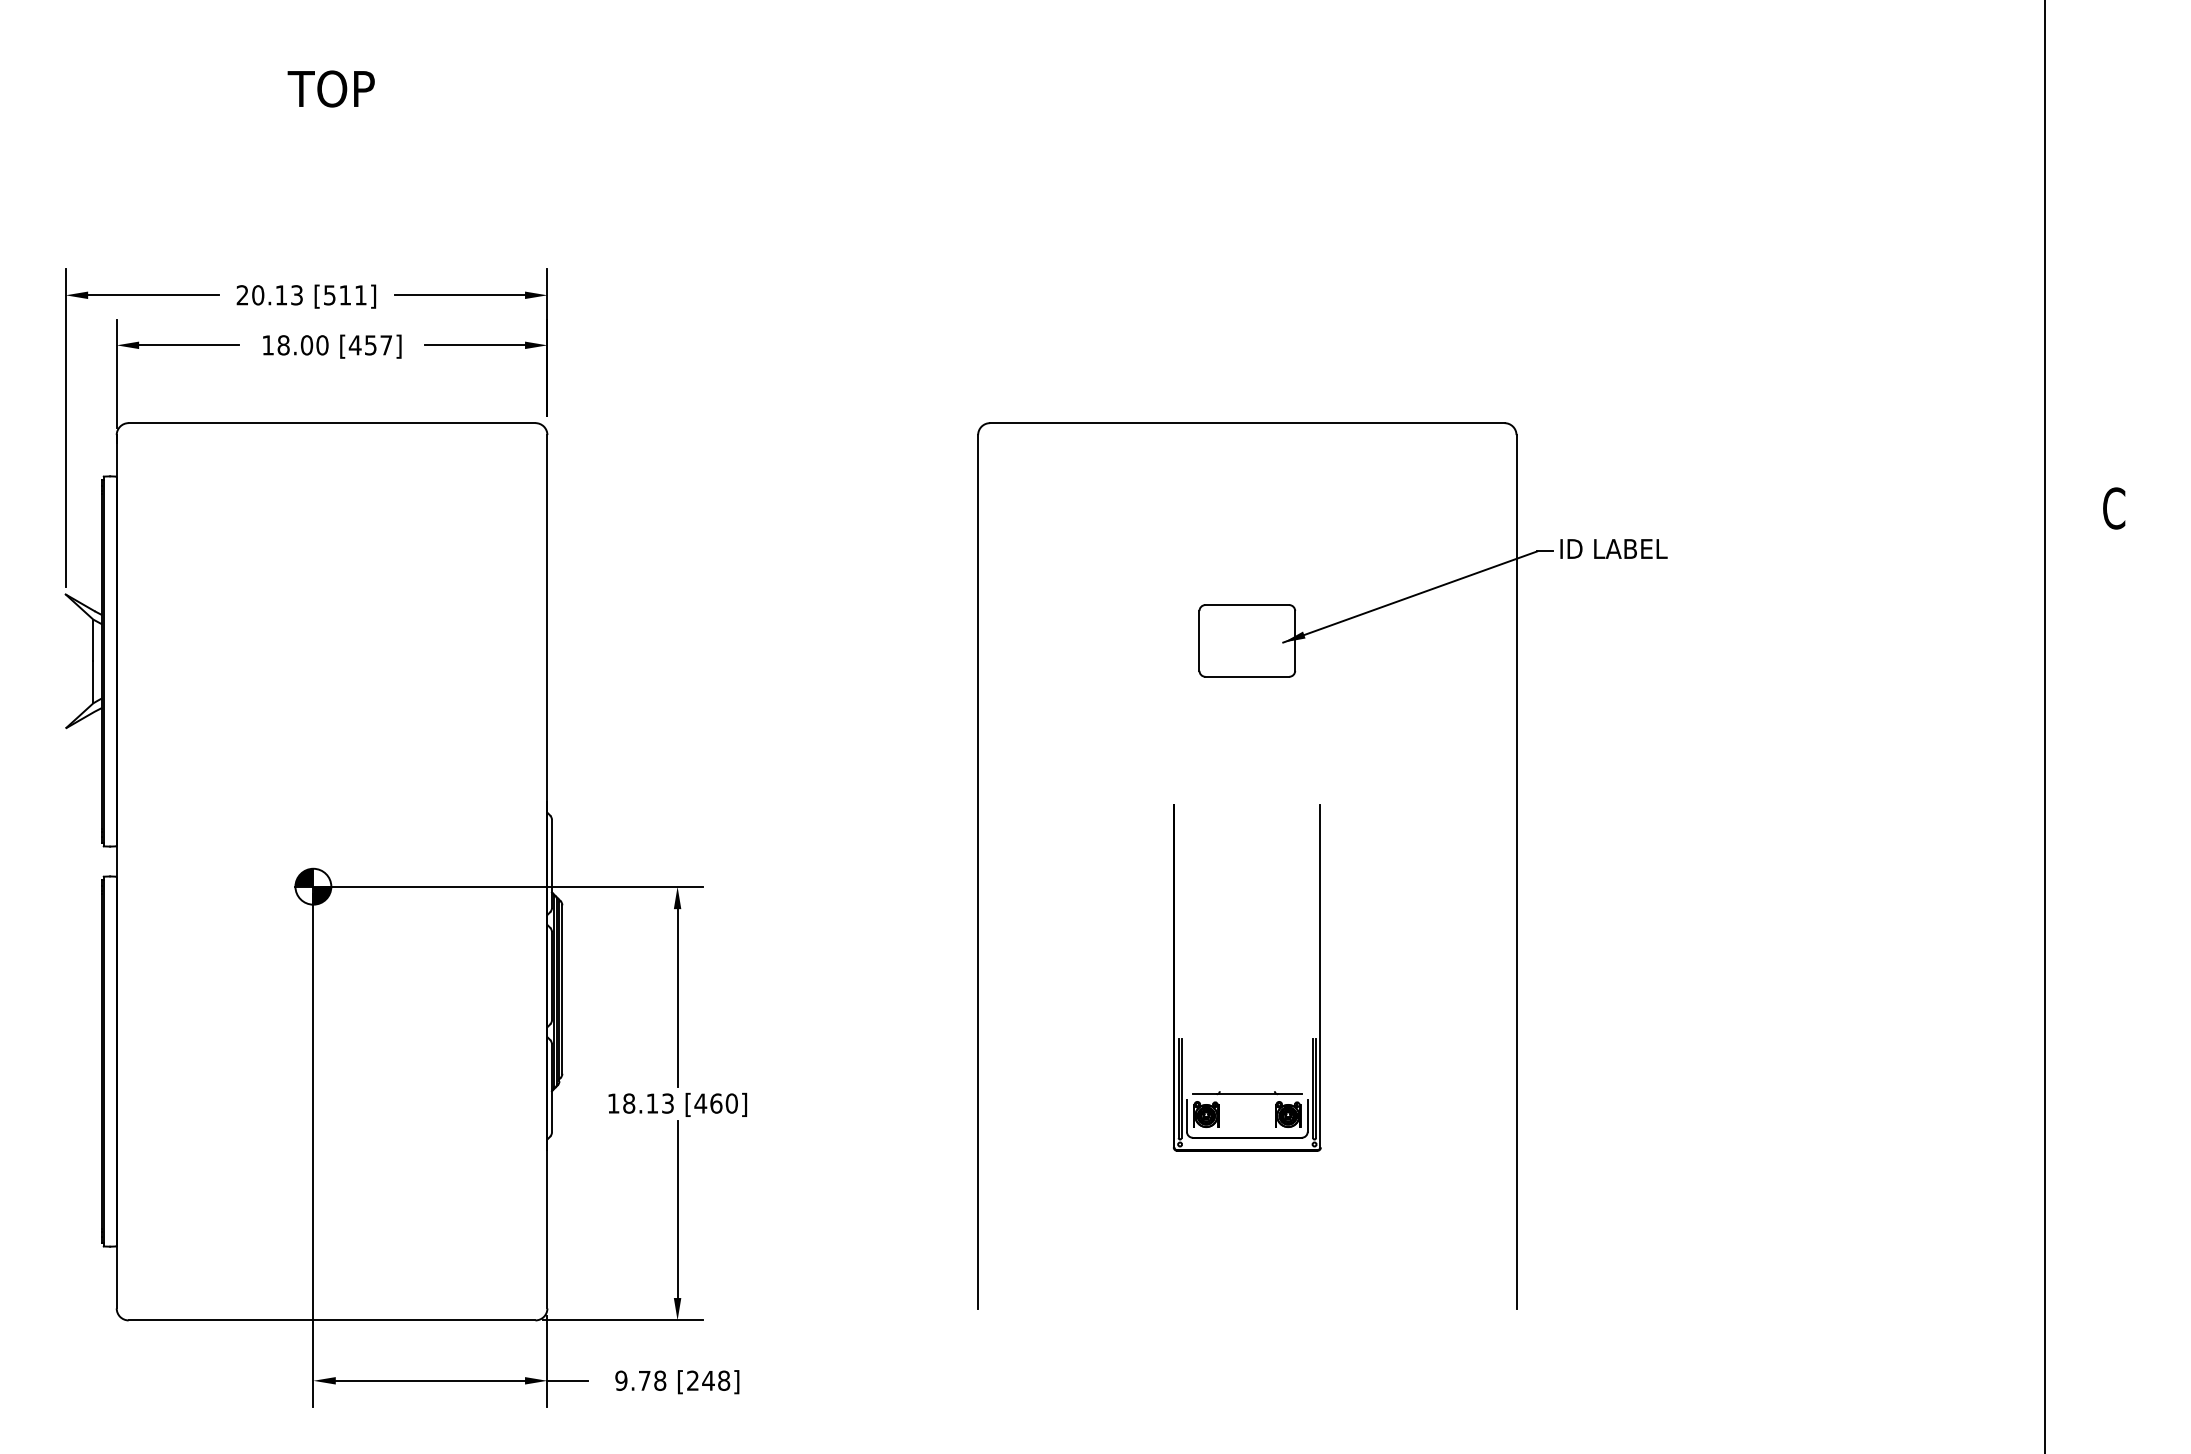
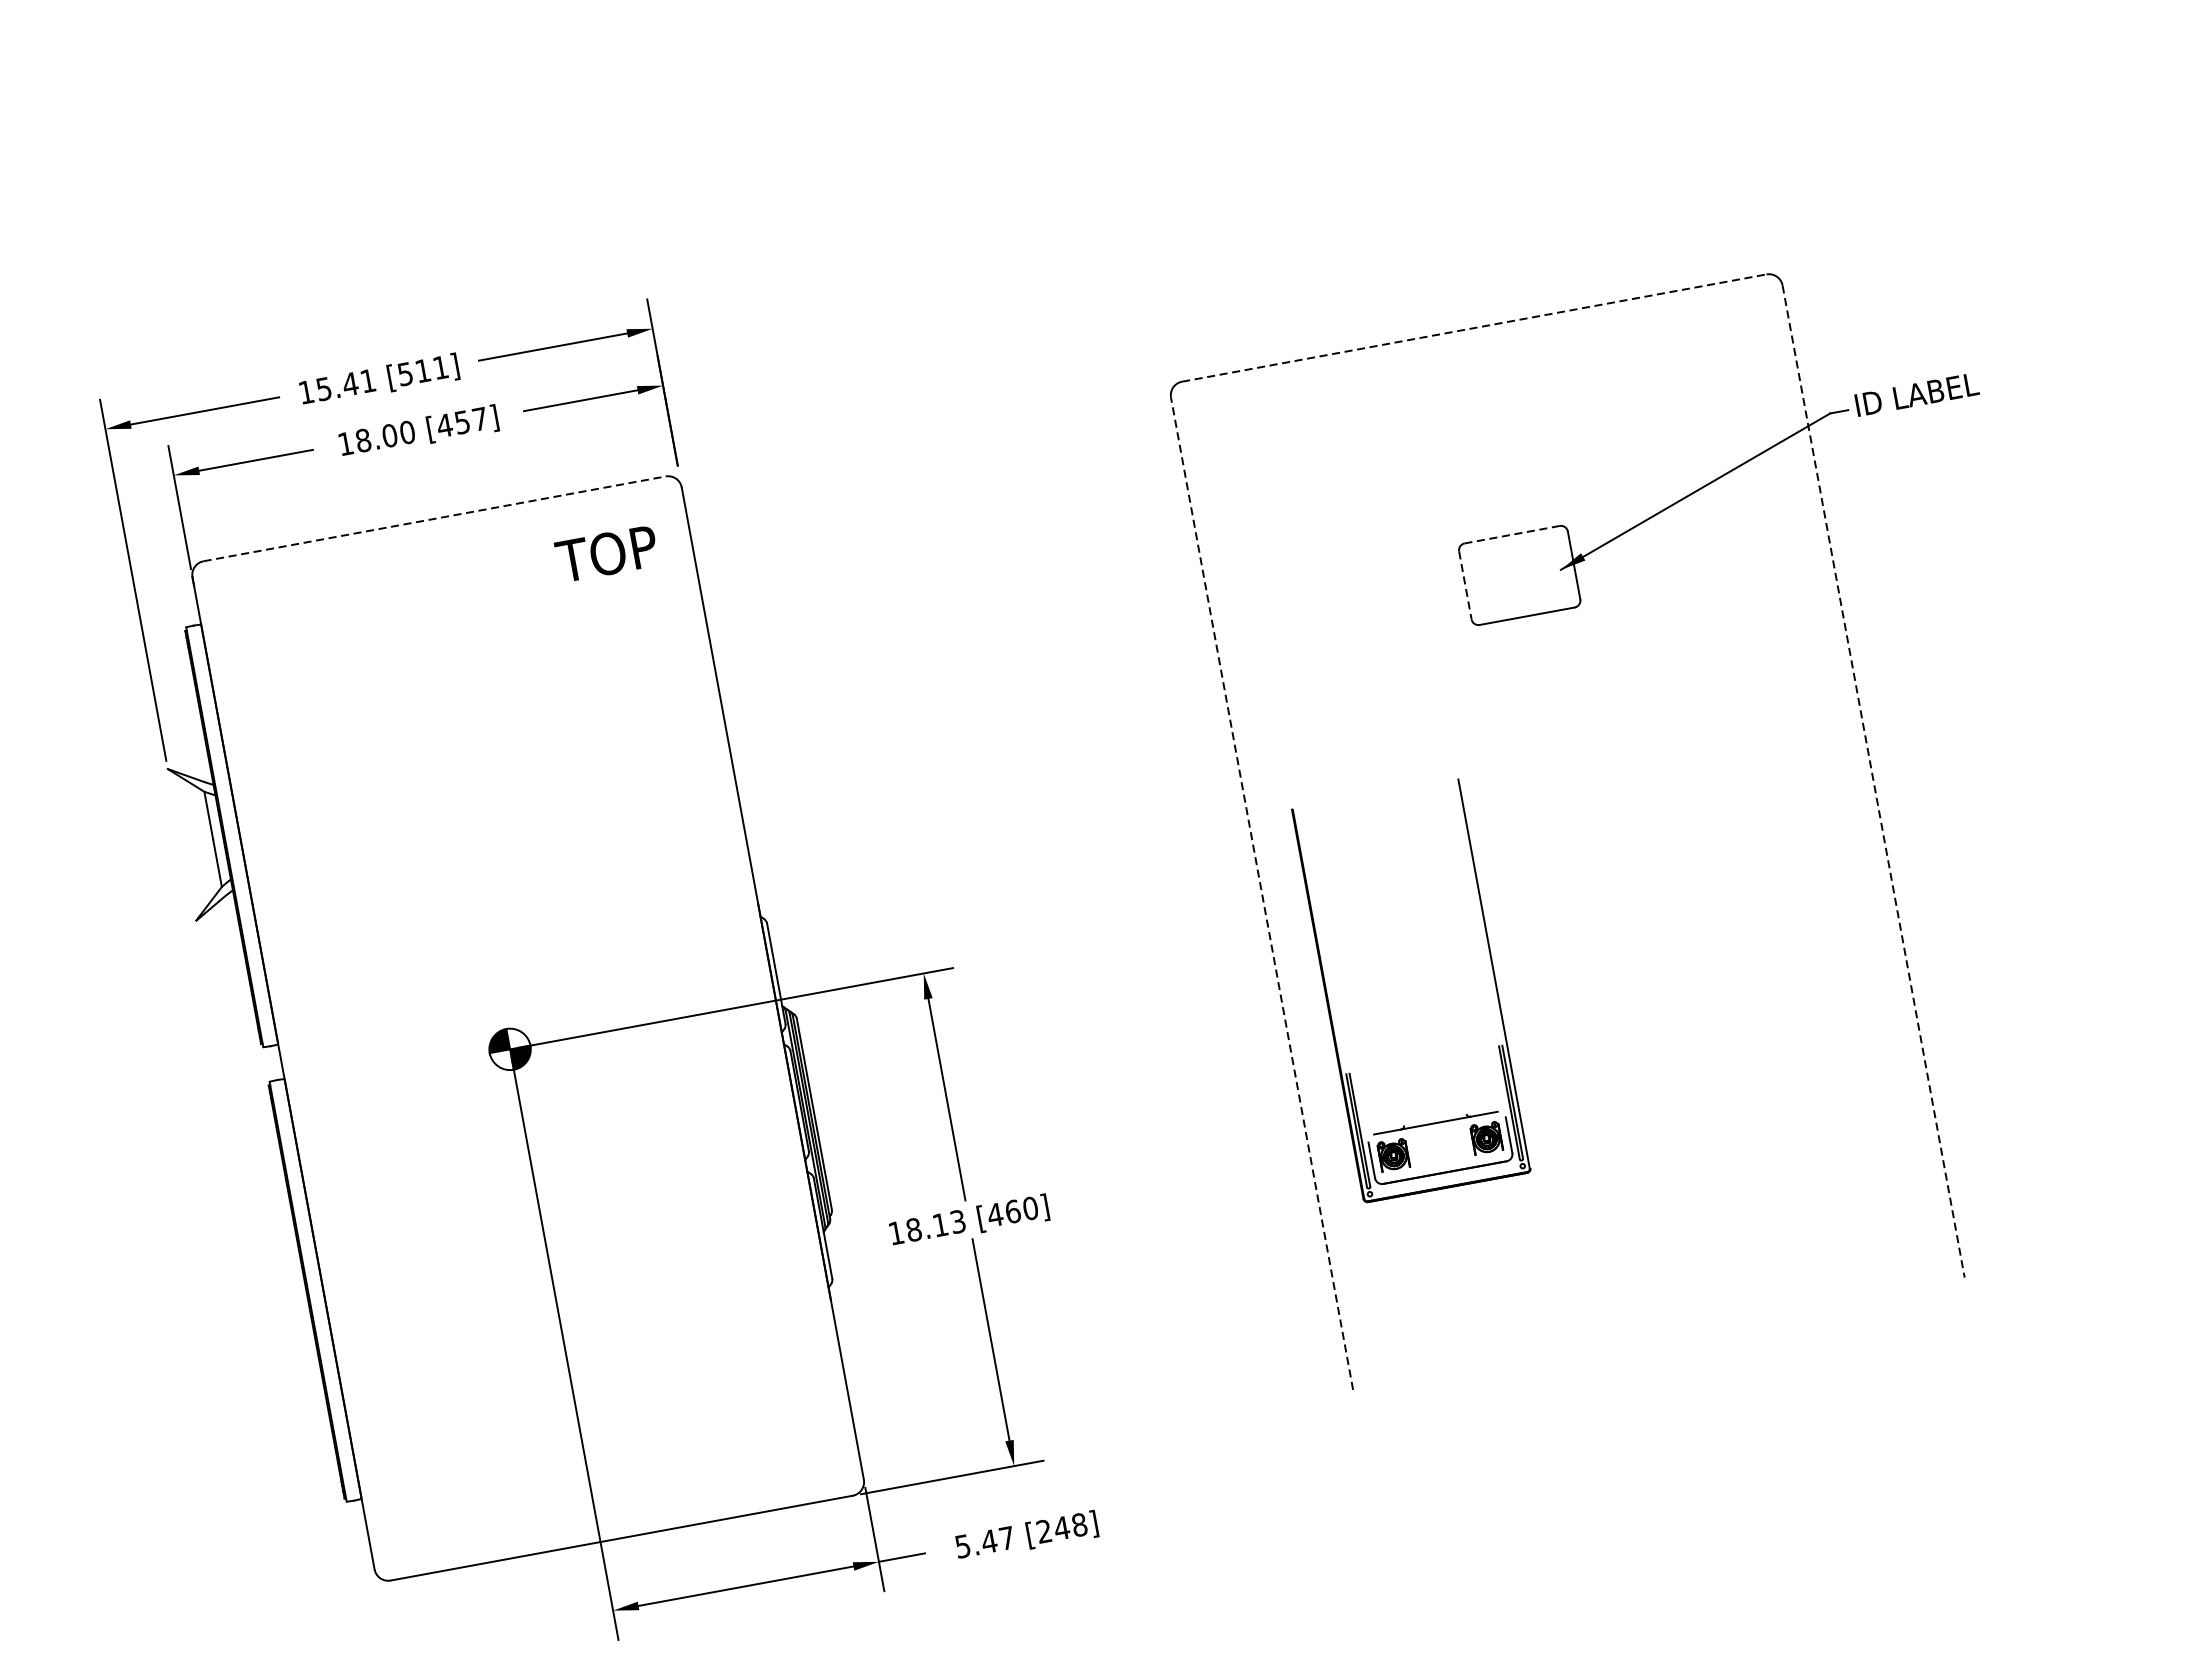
text: (330, 88) -> (605, 553), moved
text: (269, 295) -> (336, 386), 20.13 -> 15.41
line: (332, 423) -> (435, 519), solid -> dashed
line: (1247, 423) -> (1474, 328), solid -> dashed
line: (1247, 605) -> (1512, 535), solid -> dashed
line: (1199, 640) -> (1465, 584), solid -> dashed
line: (978, 871) -> (1262, 893), solid -> dashed
line: (1516, 871) -> (1873, 781), solid -> dashed
part: (1319, 977) -> (1493, 975), moved
text: (640, 1380) -> (984, 1542), 9.78 -> 5.47

